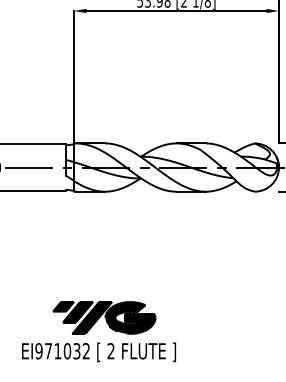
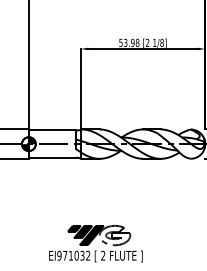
fill: (129, 317) -> (114, 235), removed

